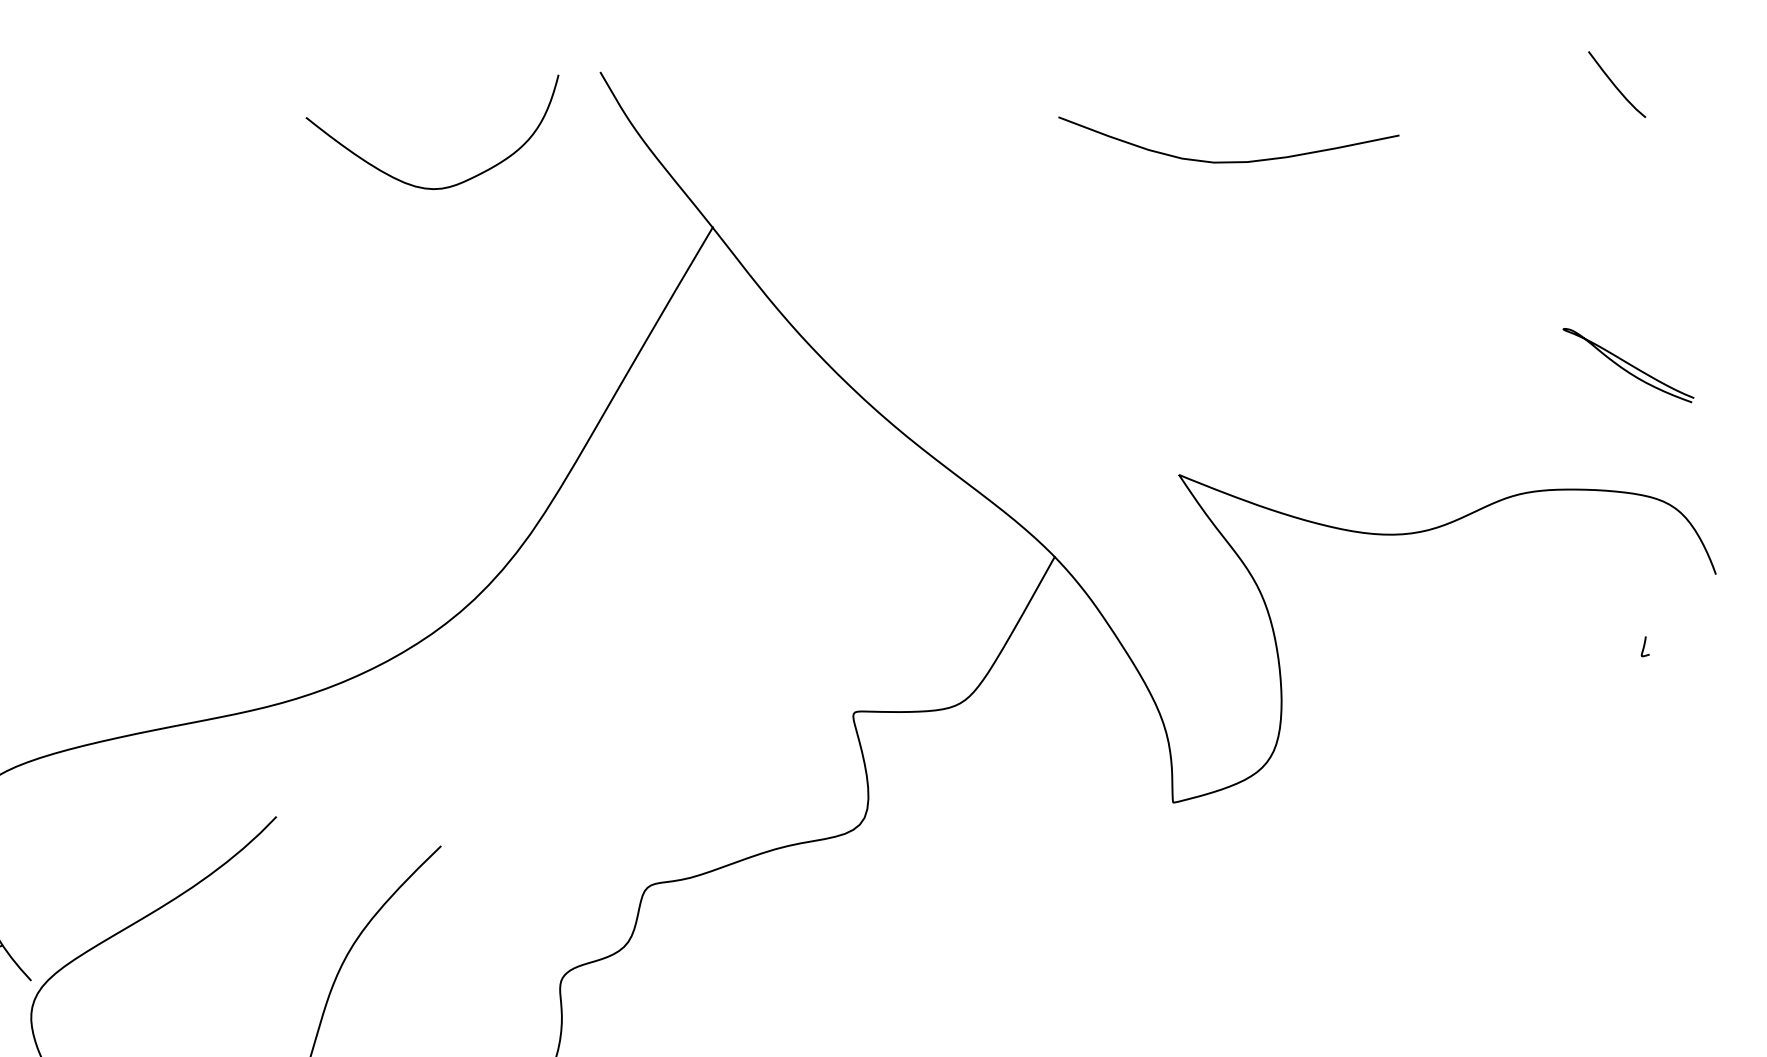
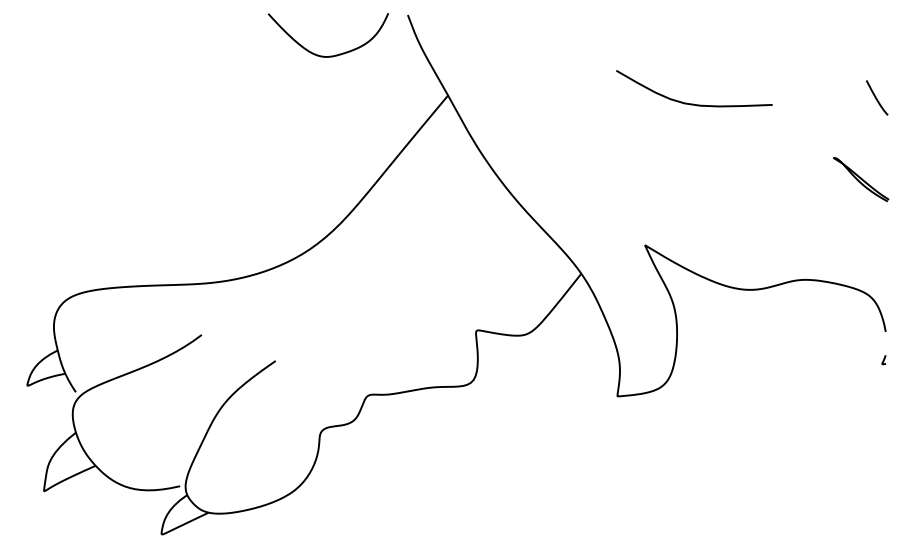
curve: (1629, 365) -> (861, 179), moved
curve: (1643, 648) -> (883, 360), moved

